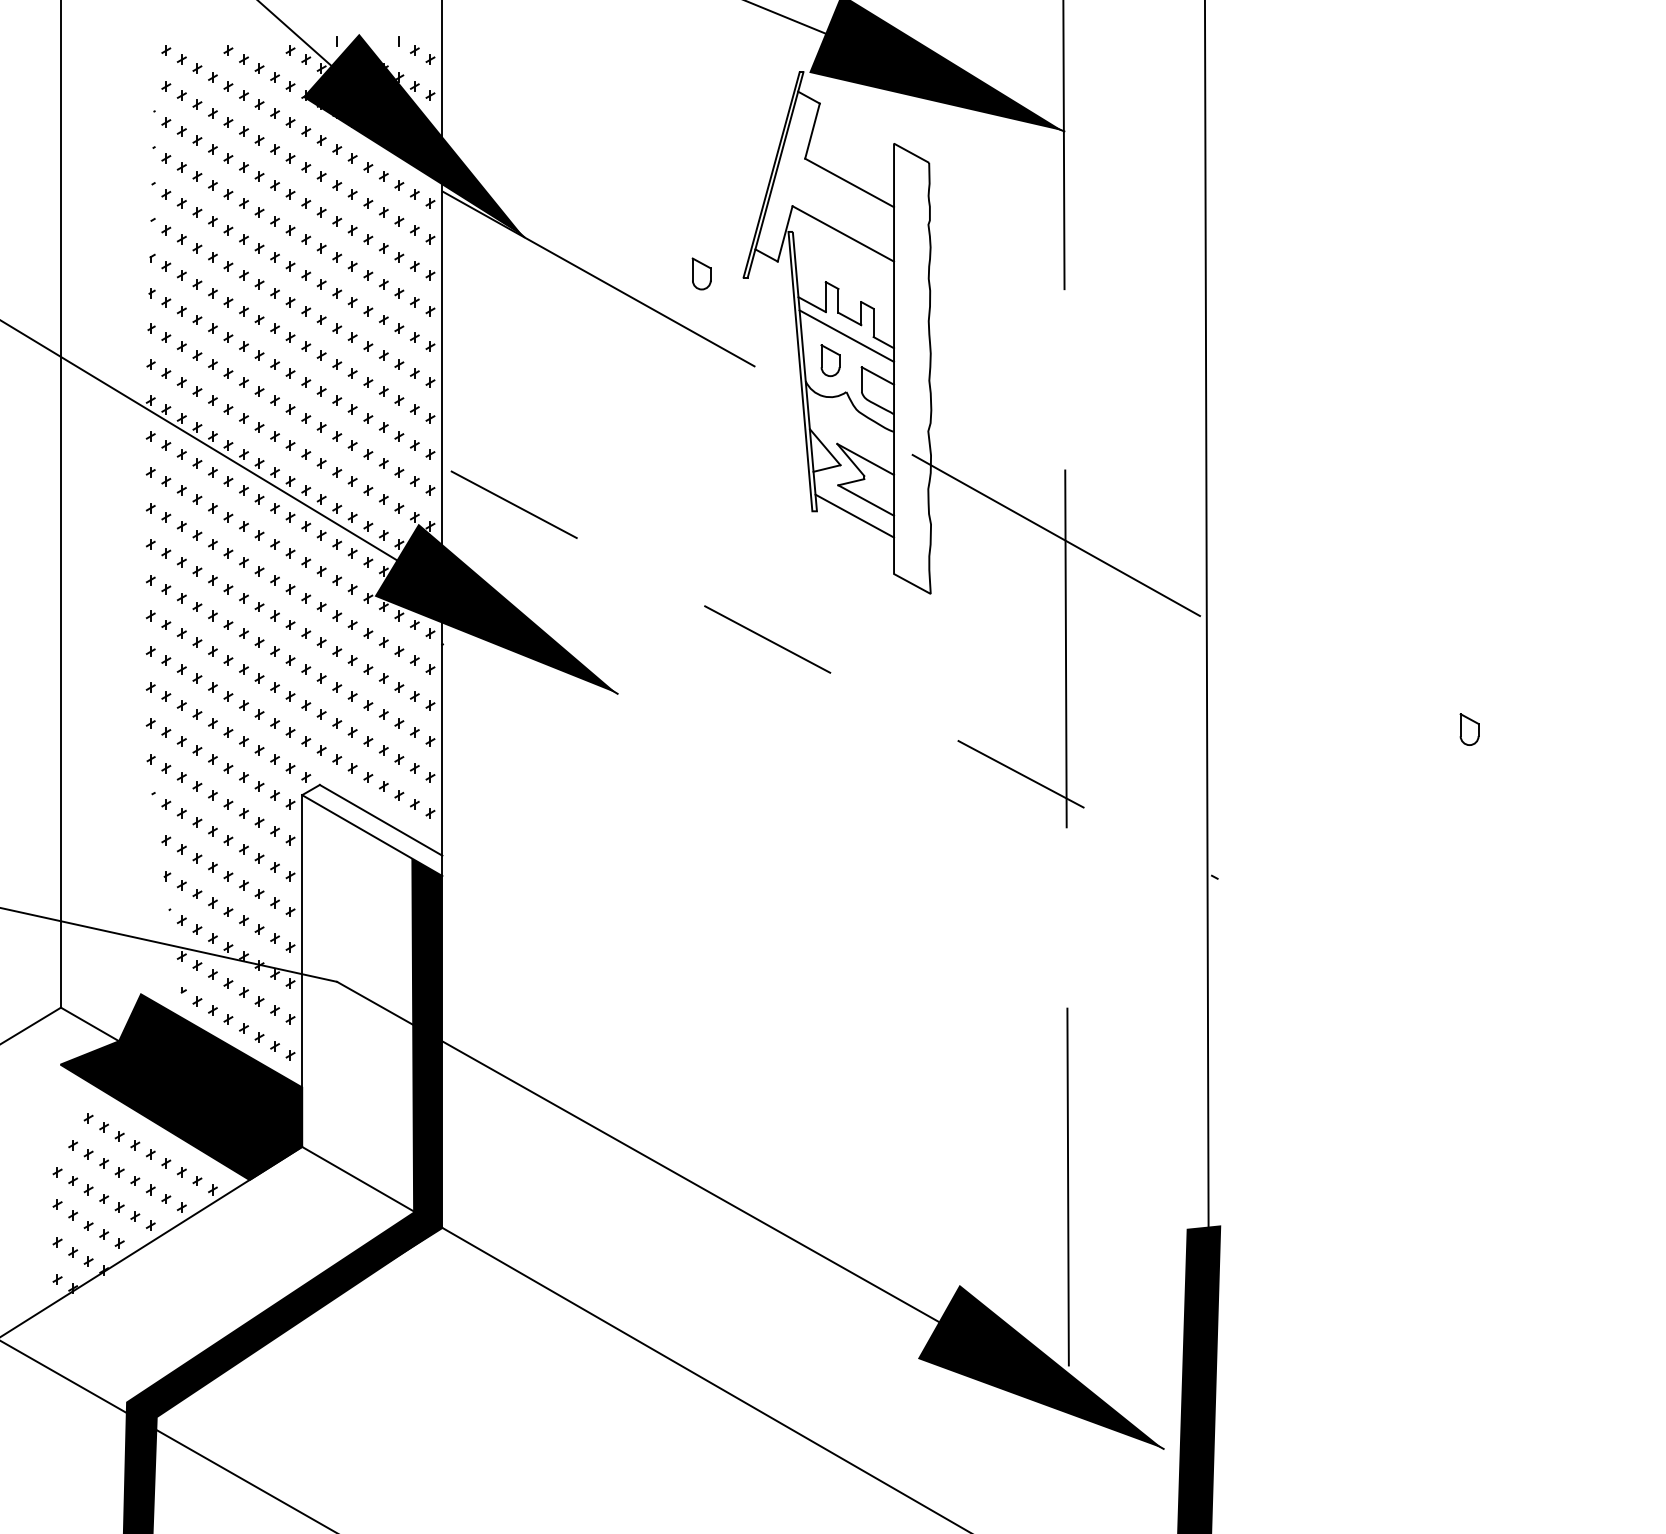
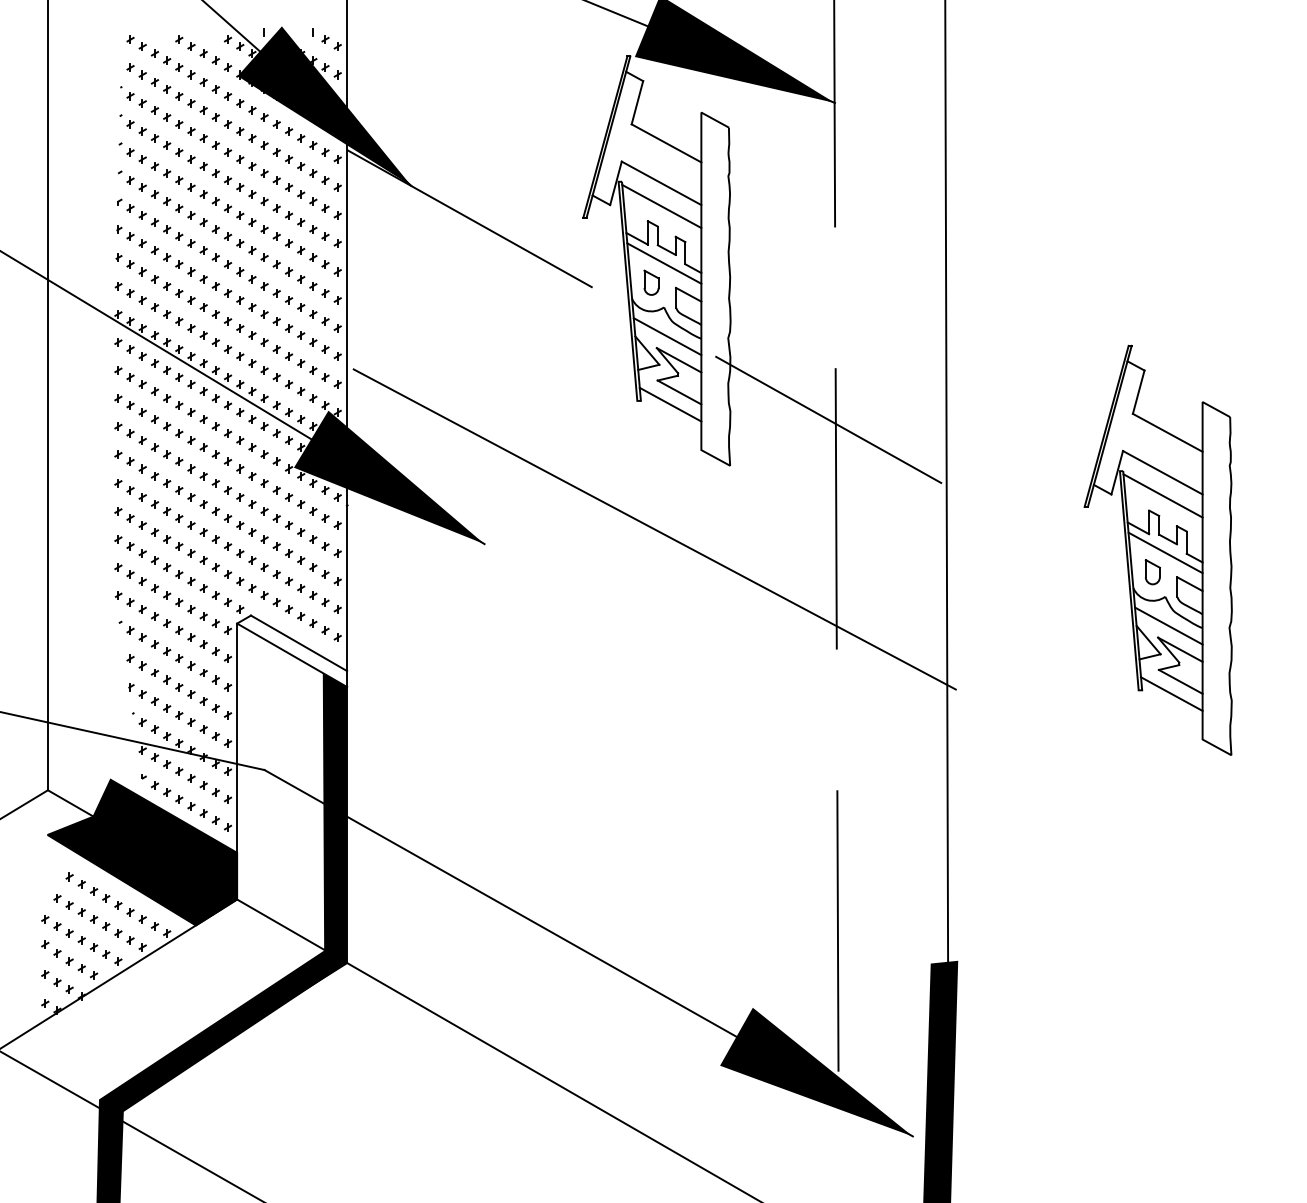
line: (843, 263) -> (661, 206), added
part: (701, 273) -> (550, 214), removed
line: (850, 429) -> (667, 336), added
line: (834, 675) -> (654, 529), dashed -> solid
part: (1475, 700) -> (1157, 549), added

